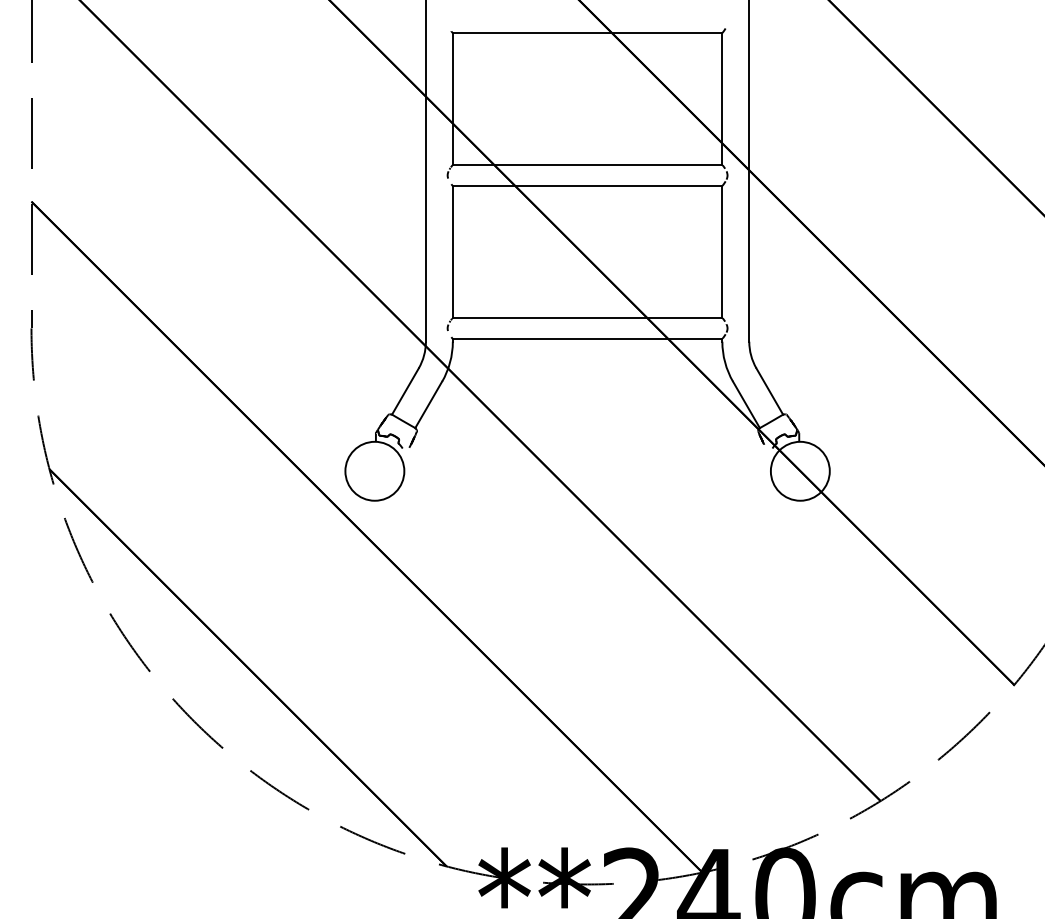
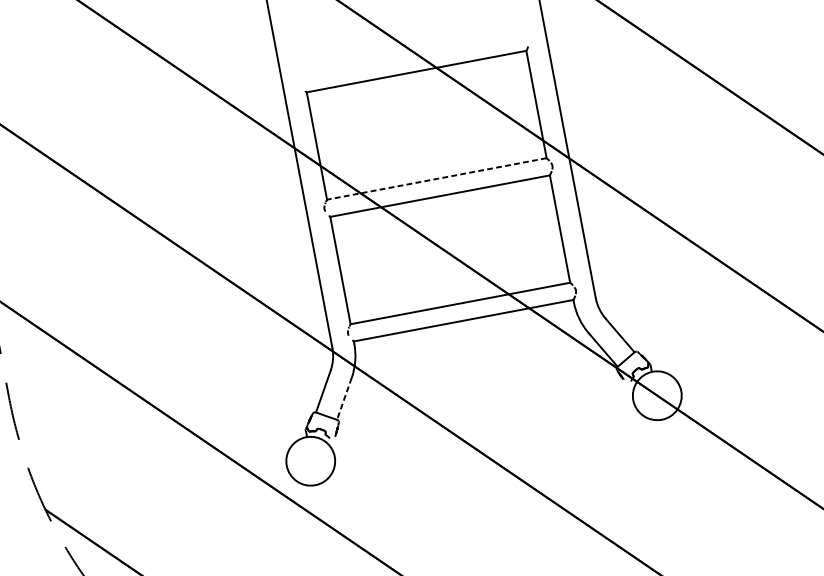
line: (587, 164) -> (436, 178), solid -> dashed
line: (428, 404) -> (344, 398), solid -> dashed

